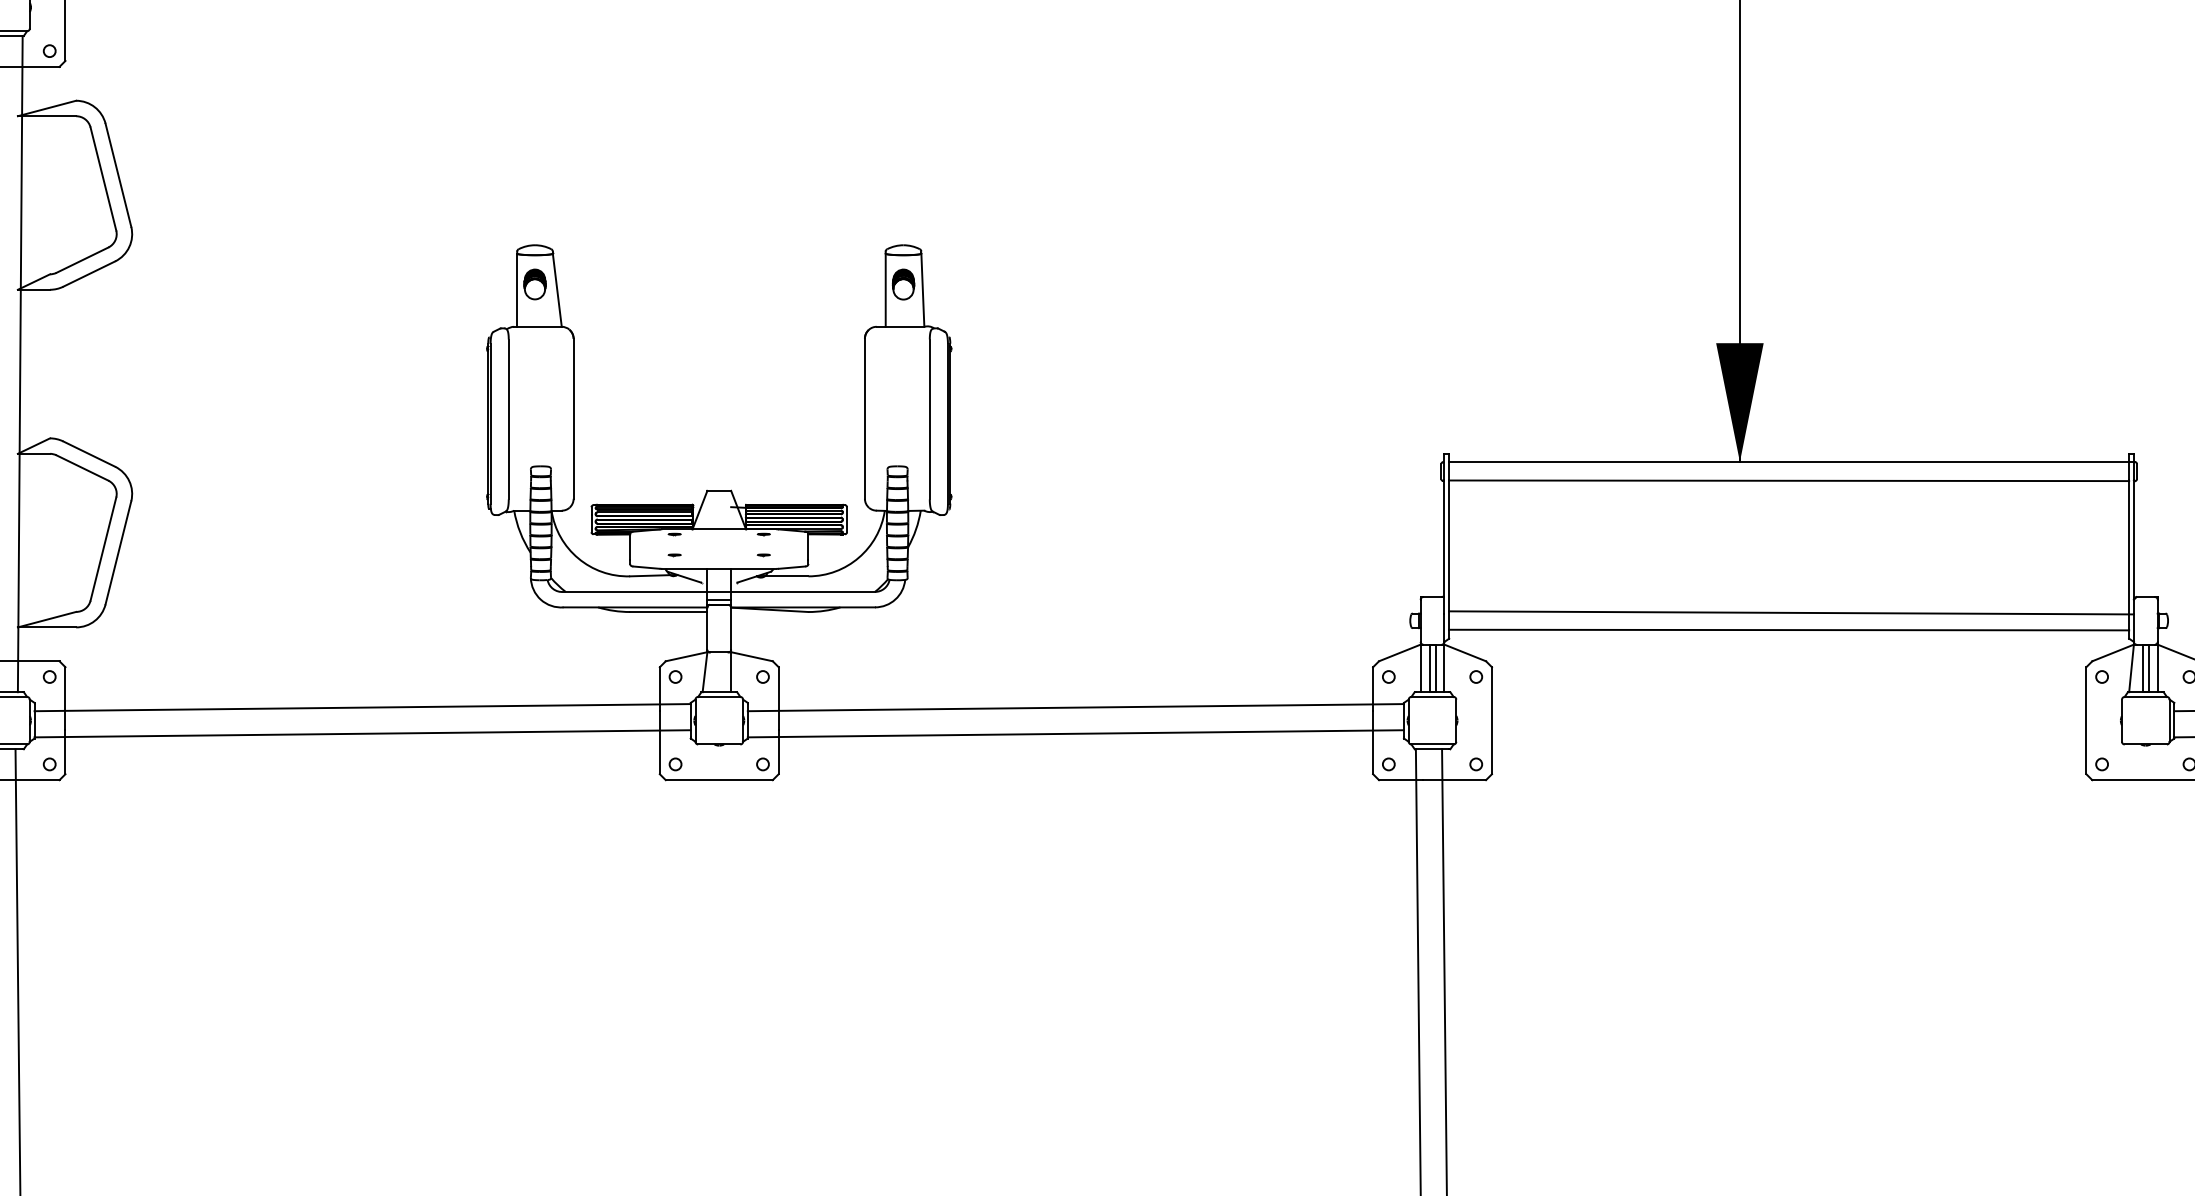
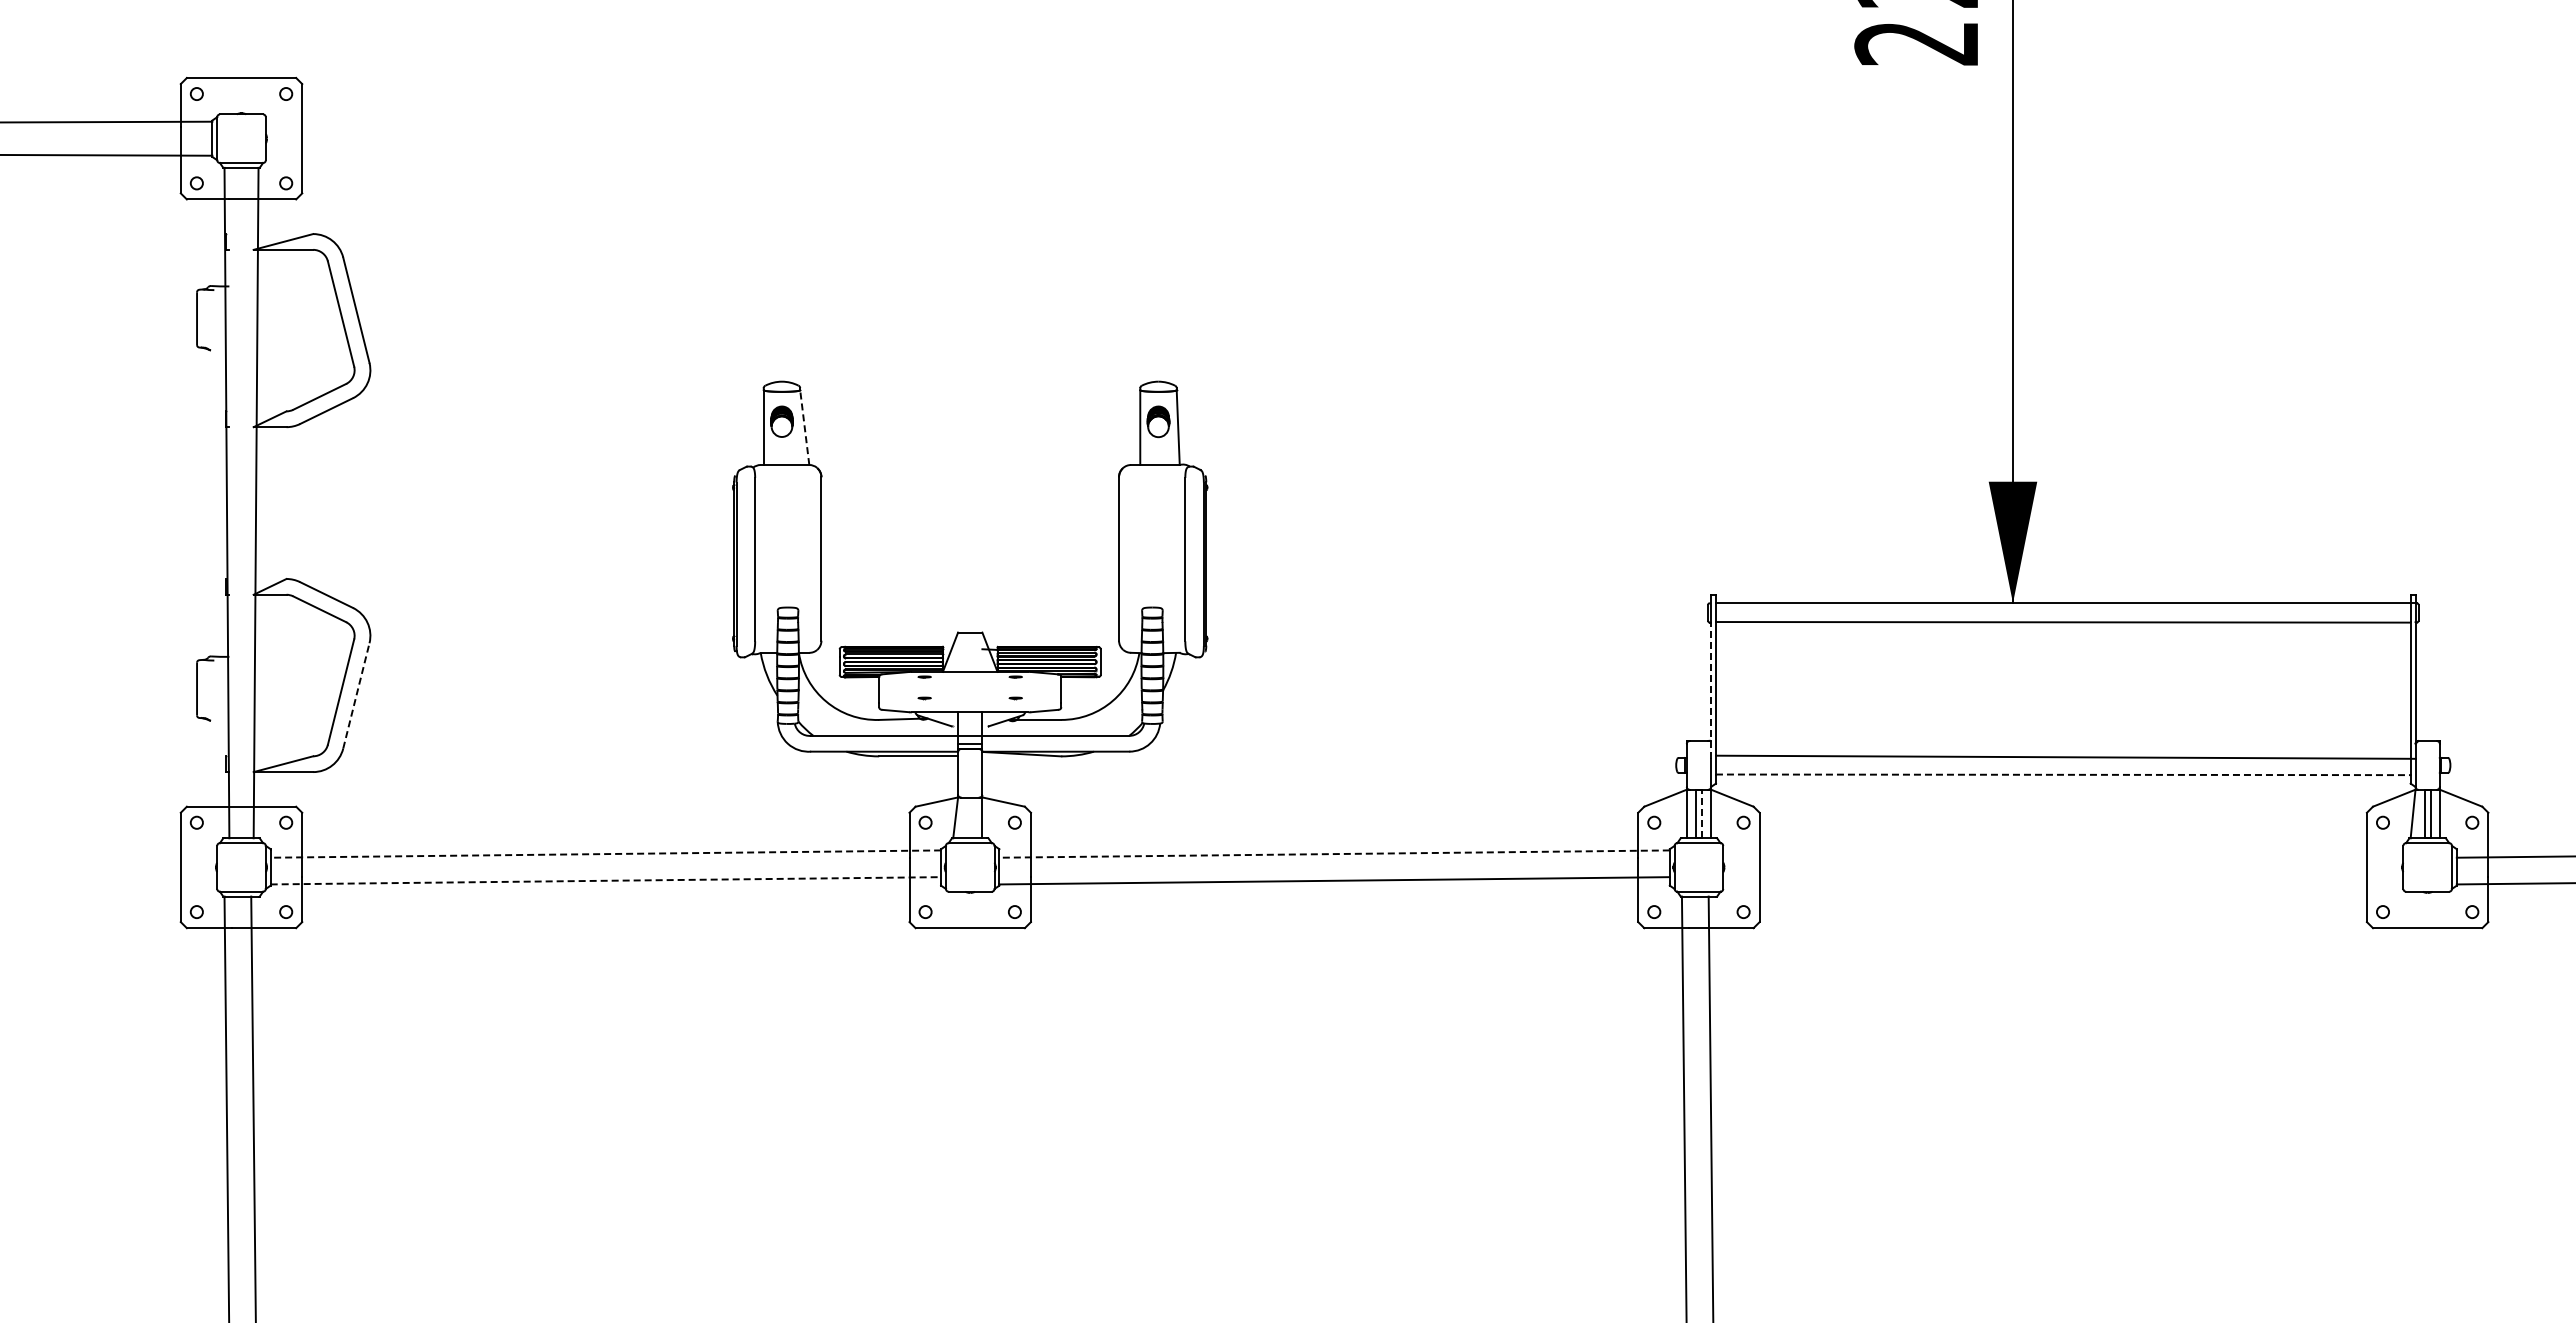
line: (557, 290) -> (804, 427), solid -> dashed
line: (1444, 546) -> (1711, 689), solid -> dashed
line: (118, 552) -> (356, 695), solid -> dashed
line: (1789, 629) -> (2063, 774), solid -> dashed
line: (1435, 668) -> (1701, 814), solid -> dashed
line: (362, 708) -> (605, 854), solid -> dashed
line: (1075, 708) -> (1334, 854), solid -> dashed
line: (363, 733) -> (606, 880), solid -> dashed

